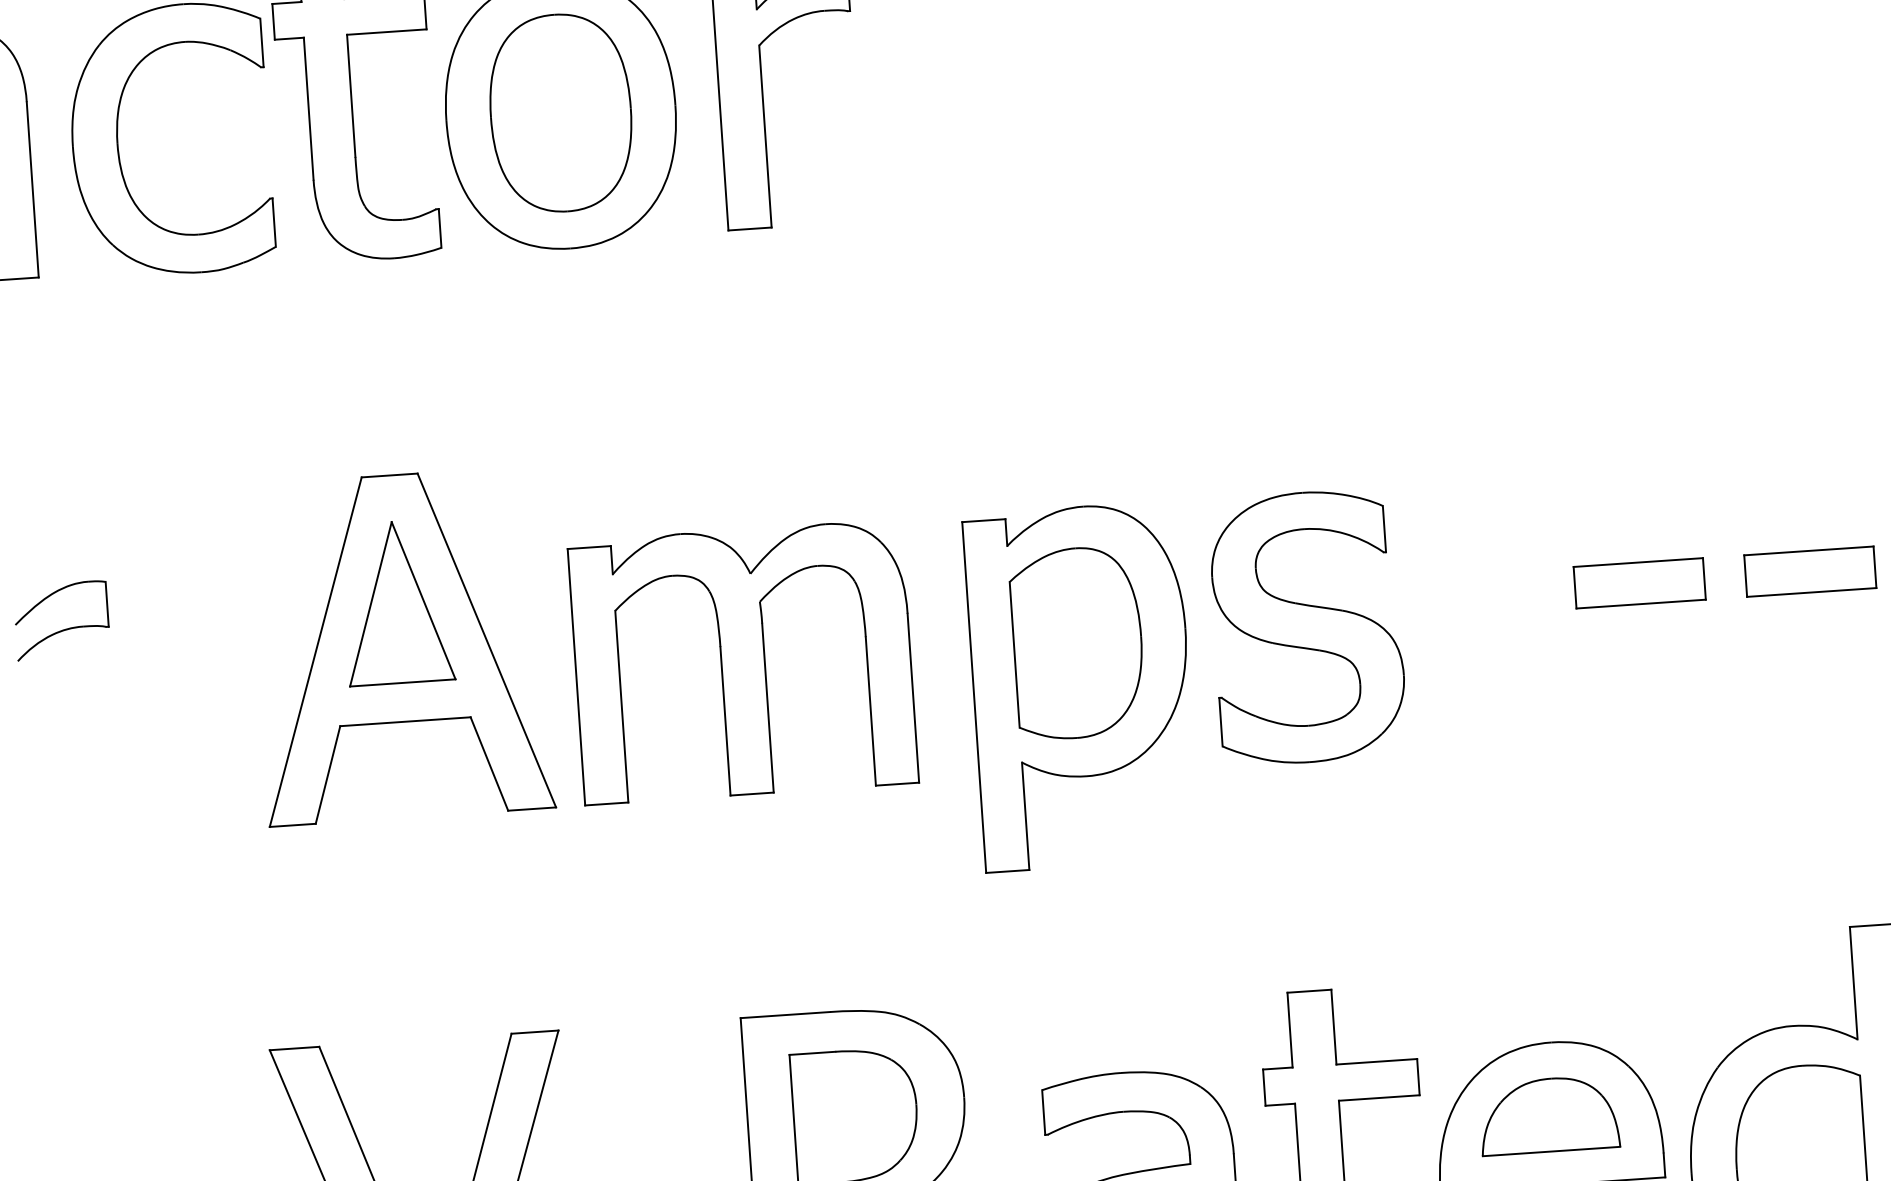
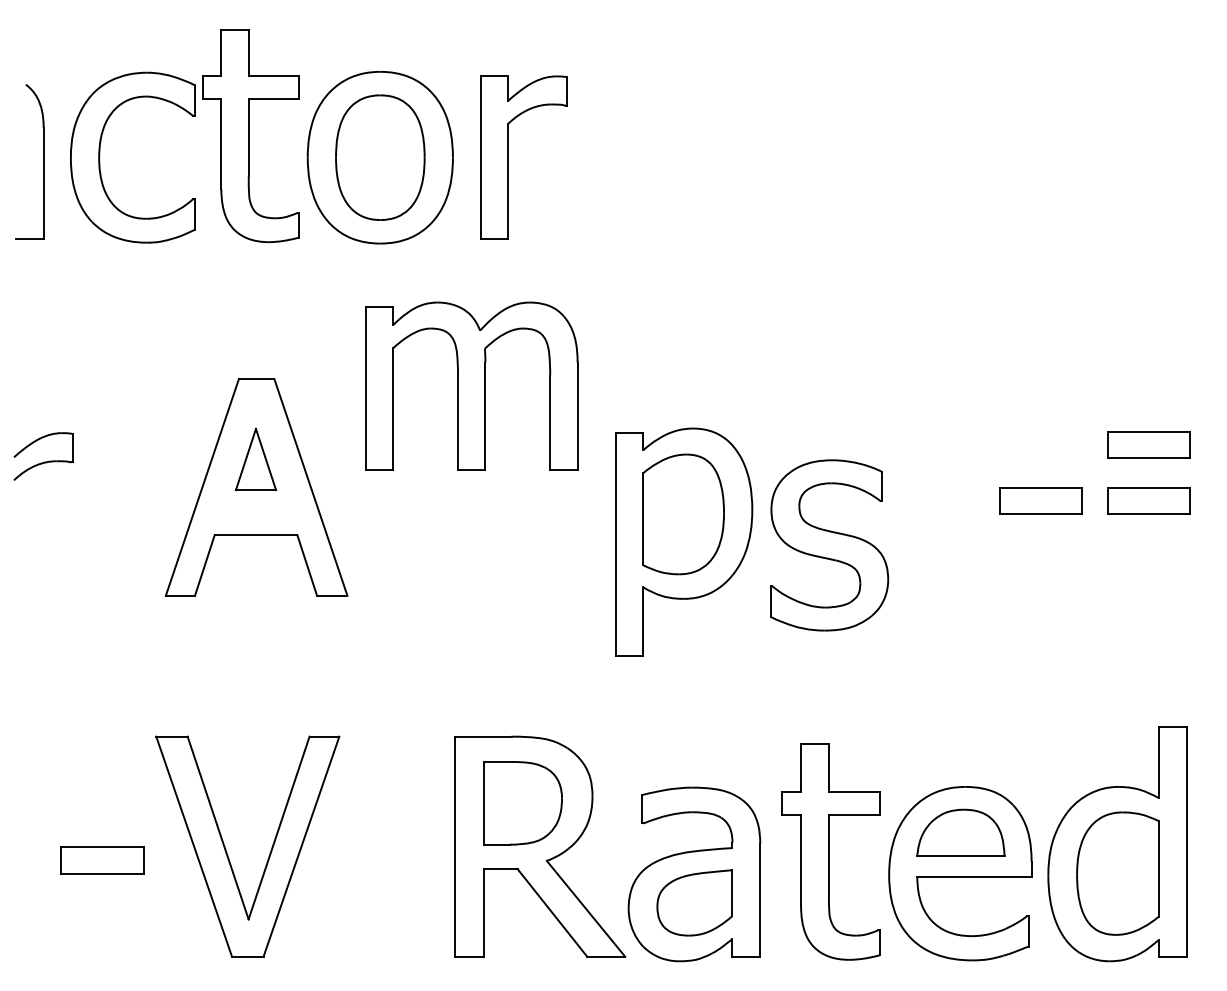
part: (1803, 482) -> (1148, 444), added
part: (396, 602) -> (255, 459), size x0.6
part: (1307, 627) -> (829, 545), moved
part: (742, 661) -> (471, 385), moved

